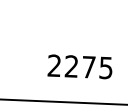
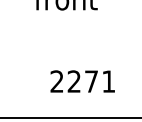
text: (105, 67) -> (108, 81), 2275 -> 2271

